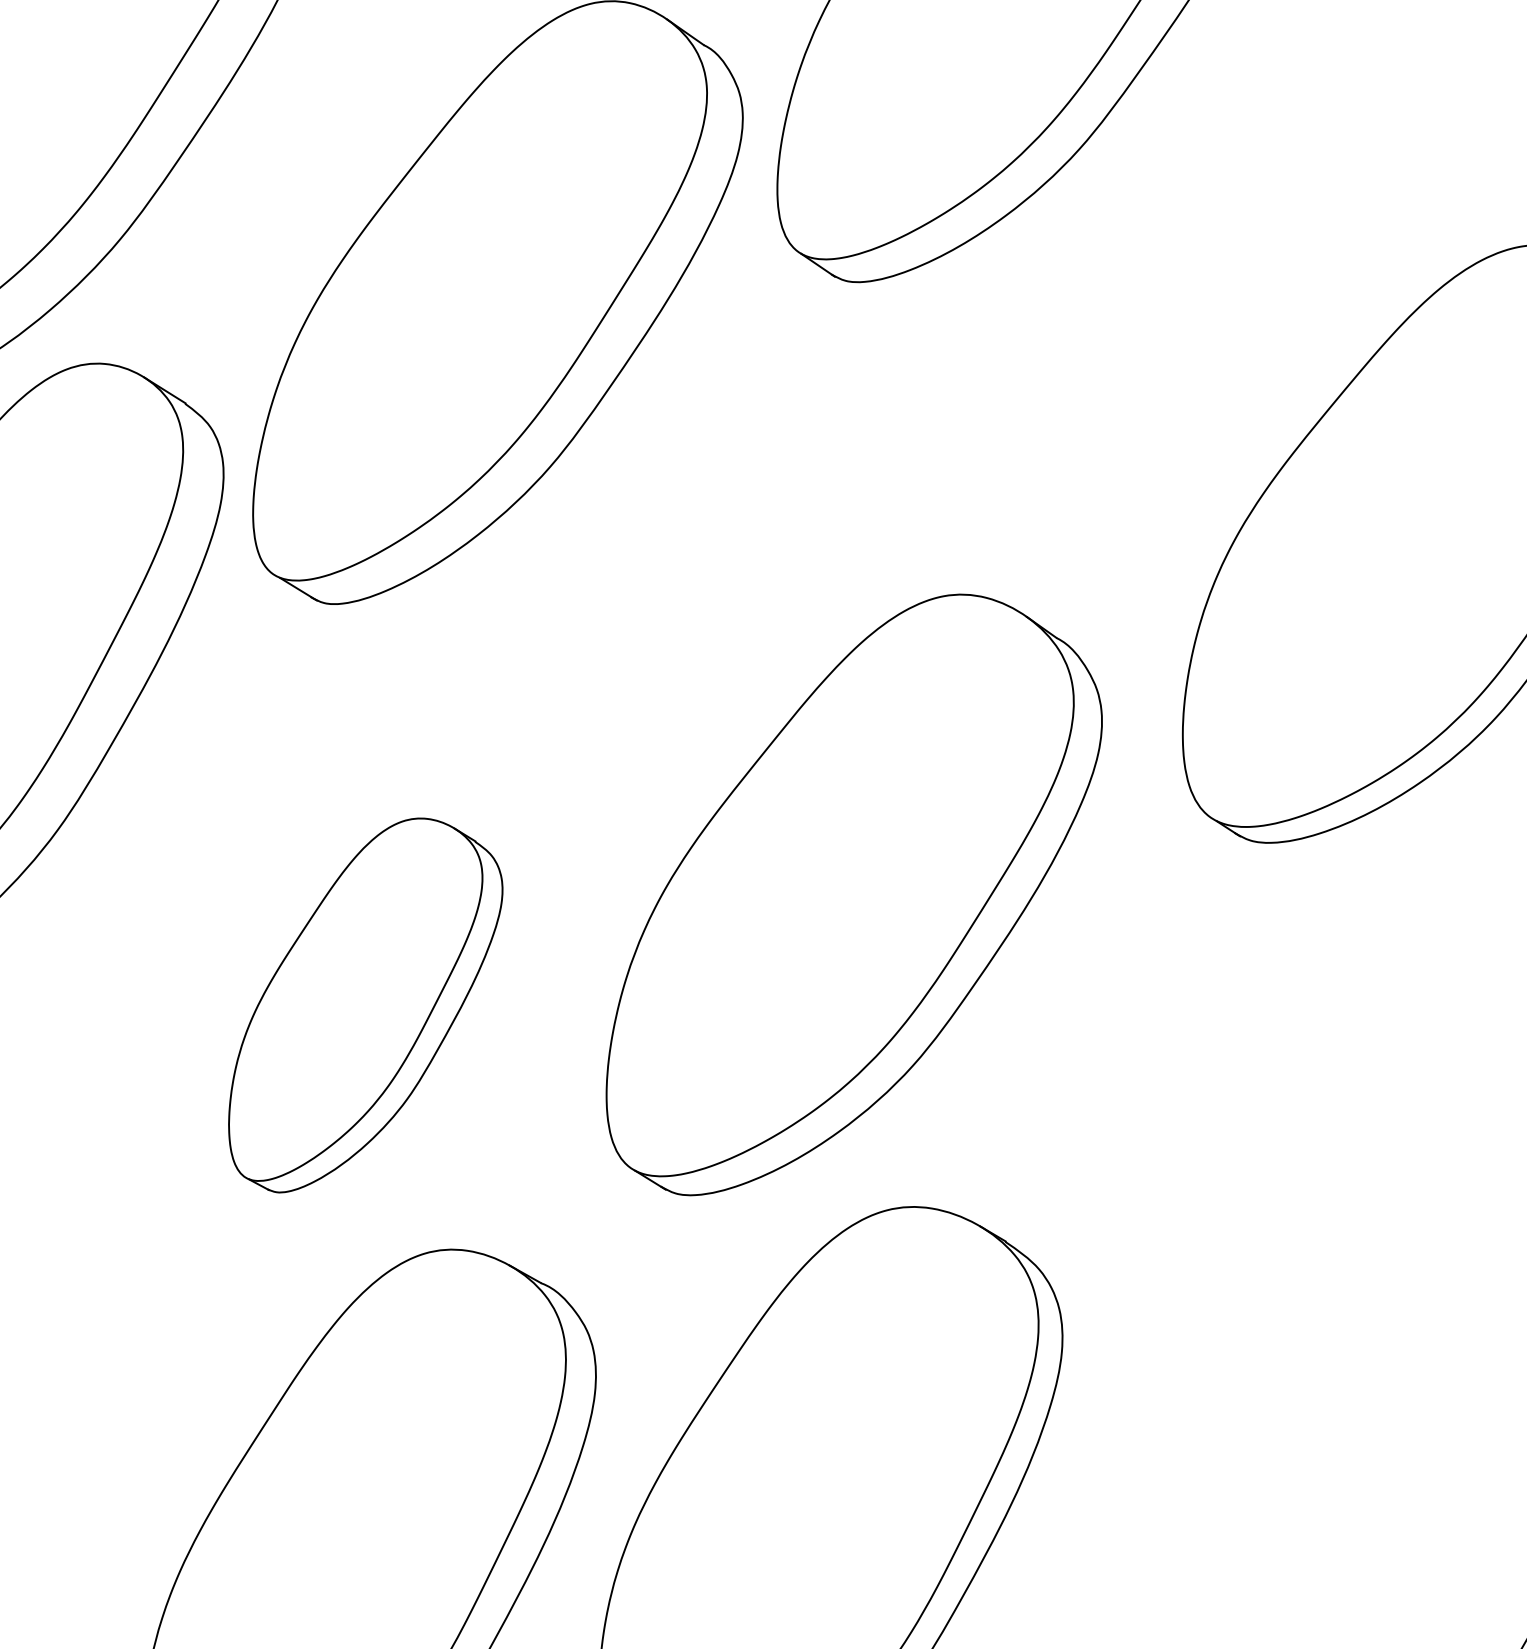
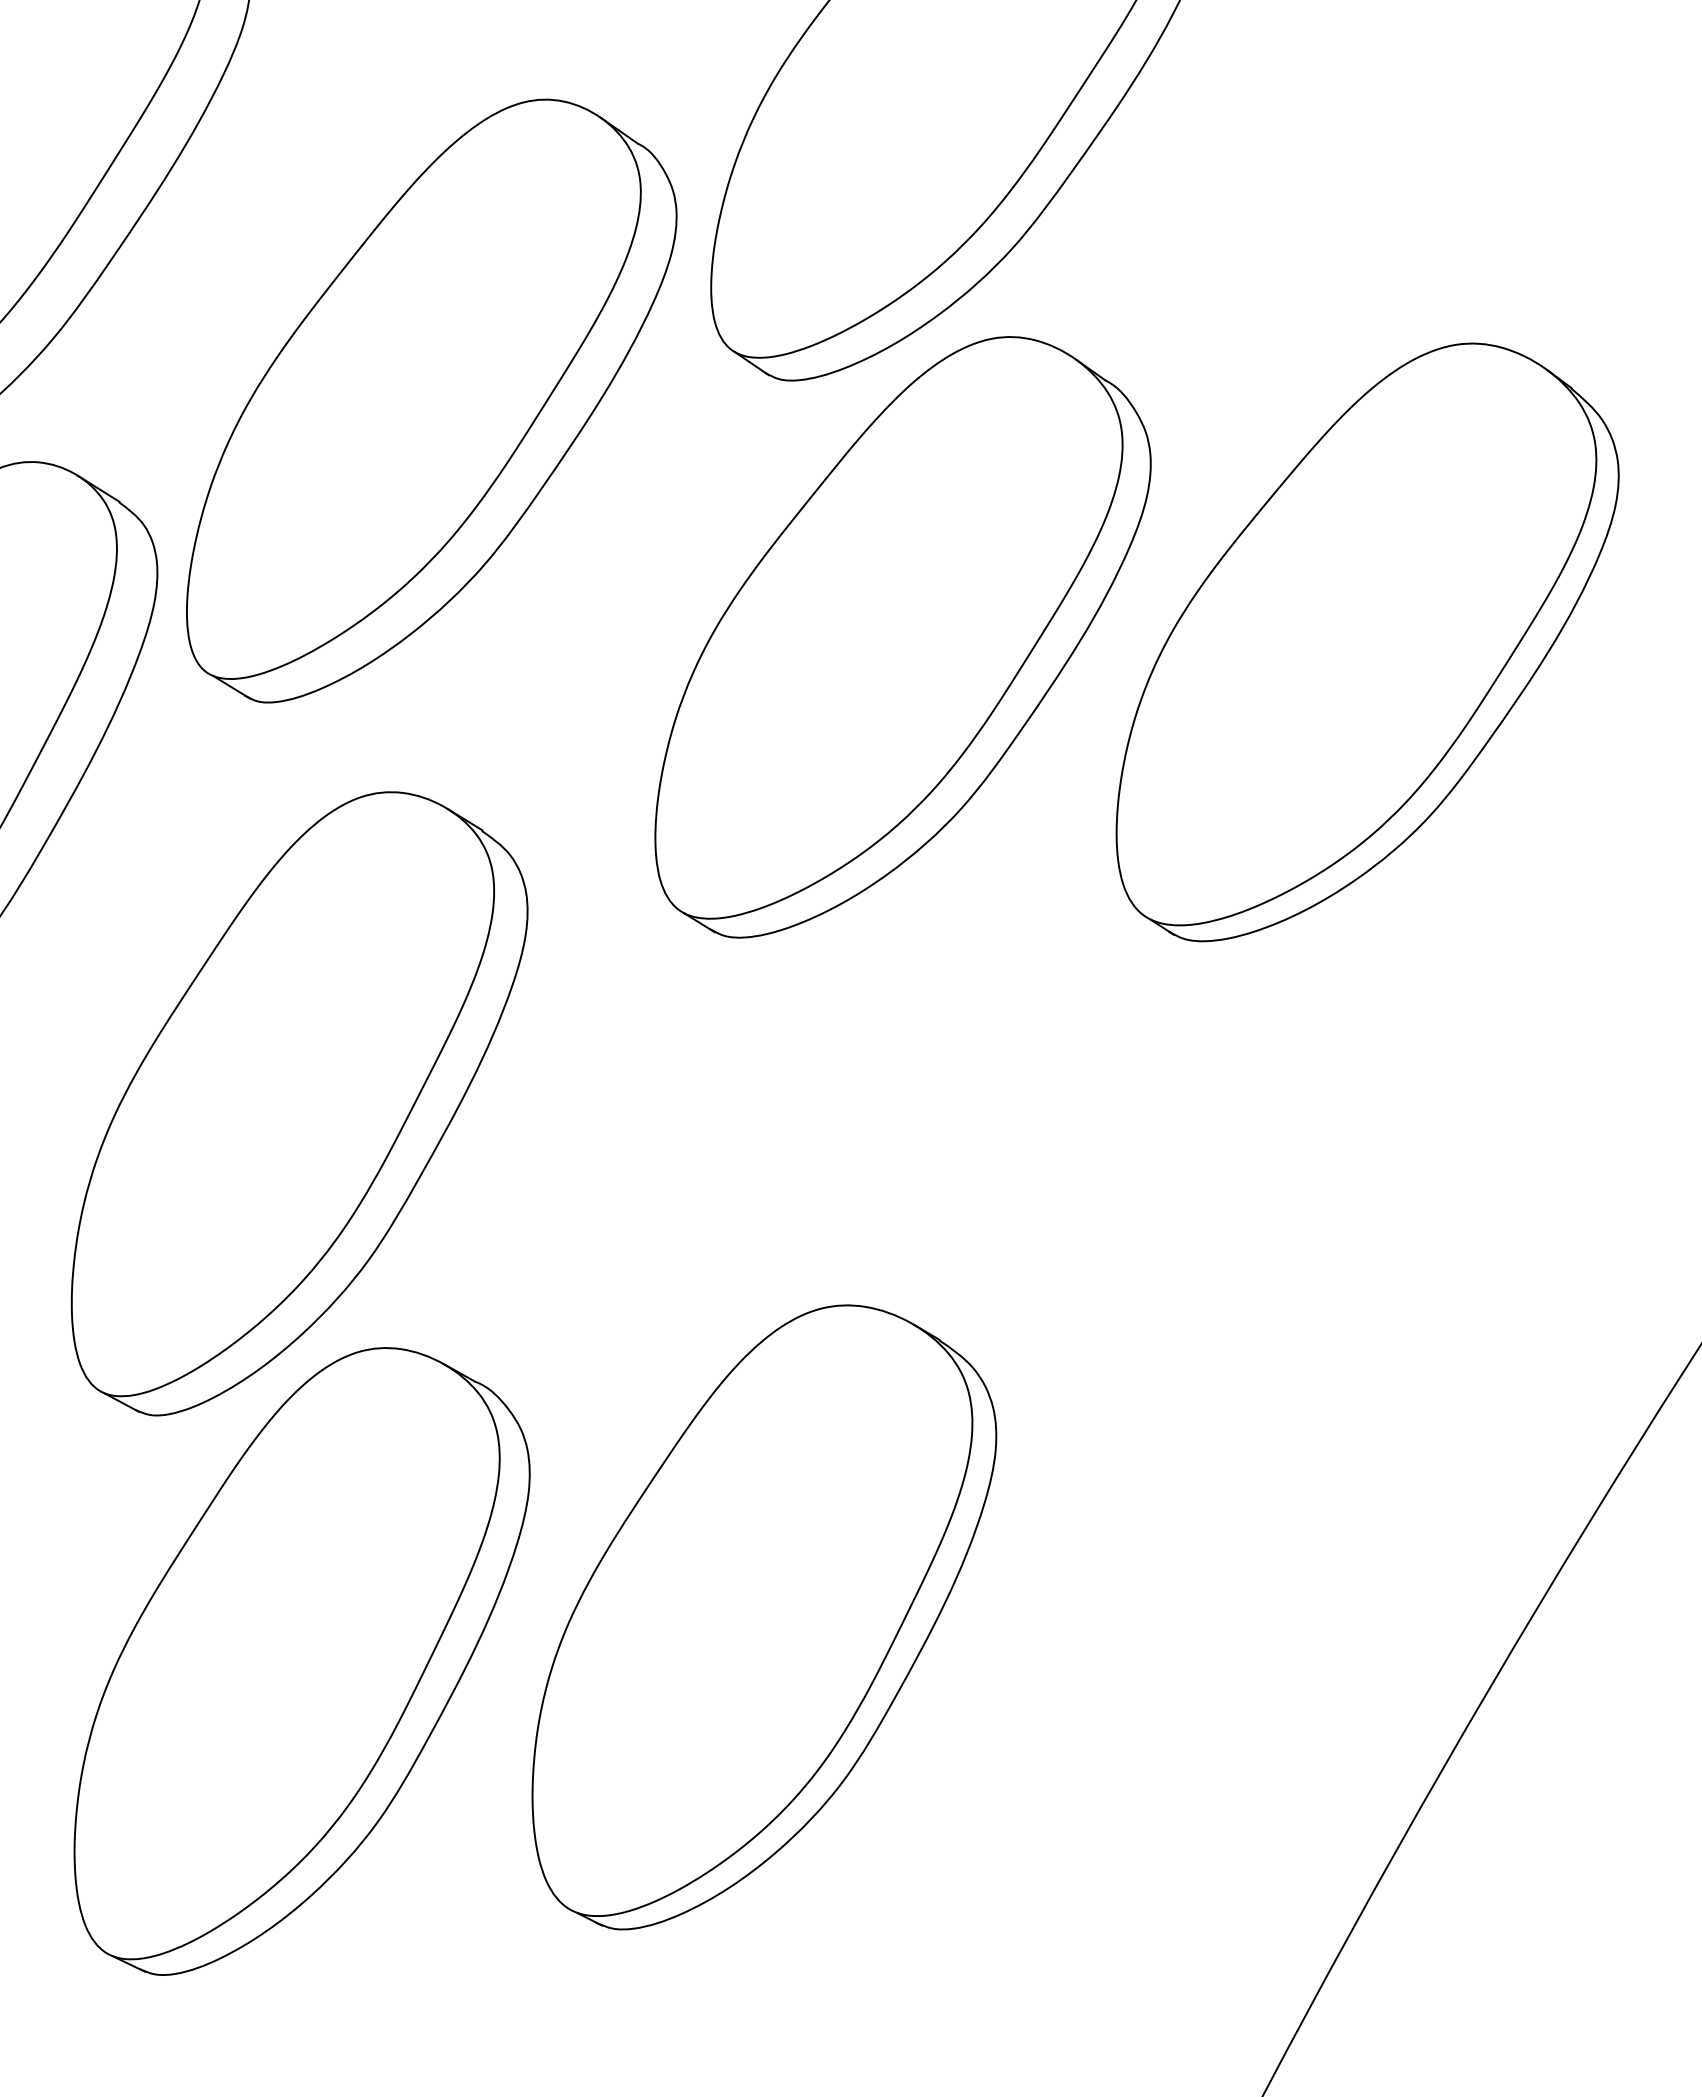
part: (853, 895) -> (902, 637), moved
part: (365, 1005) -> (299, 1103), size x1.67

